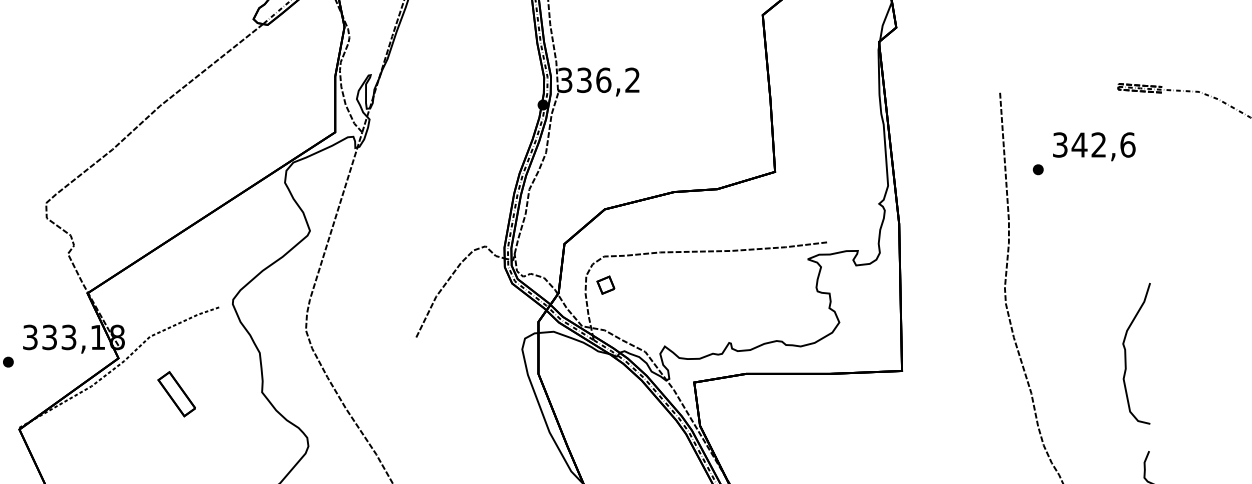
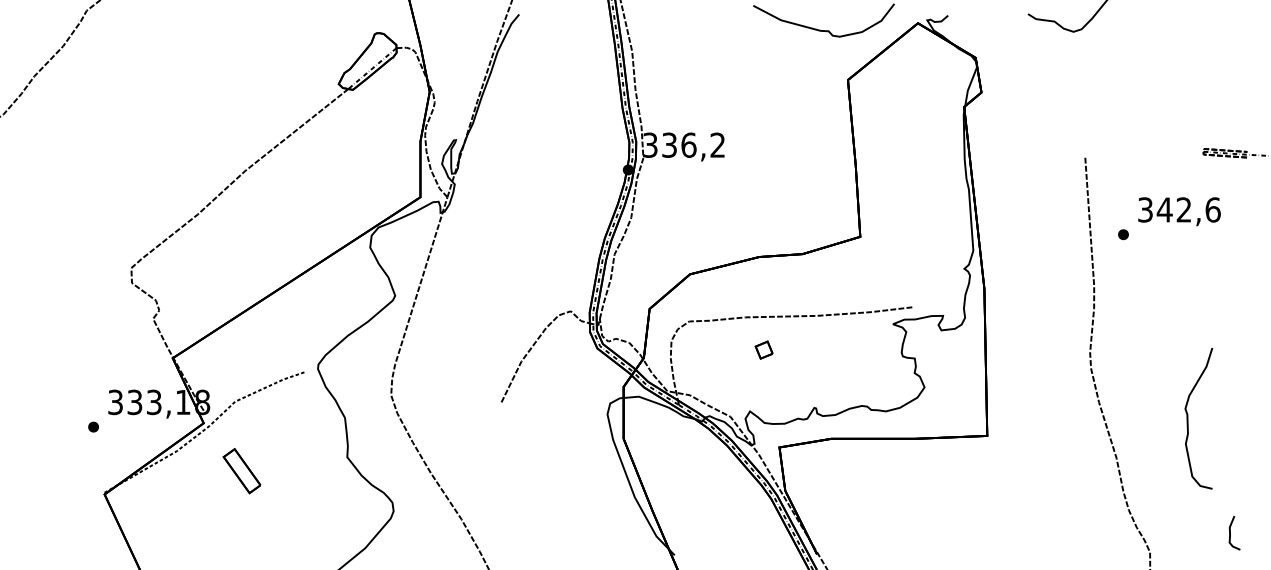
part: (605, 284) -> (763, 349), moved
curve: (1126, 353) -> (1188, 418), moved
part: (176, 394) -> (241, 471), moved

